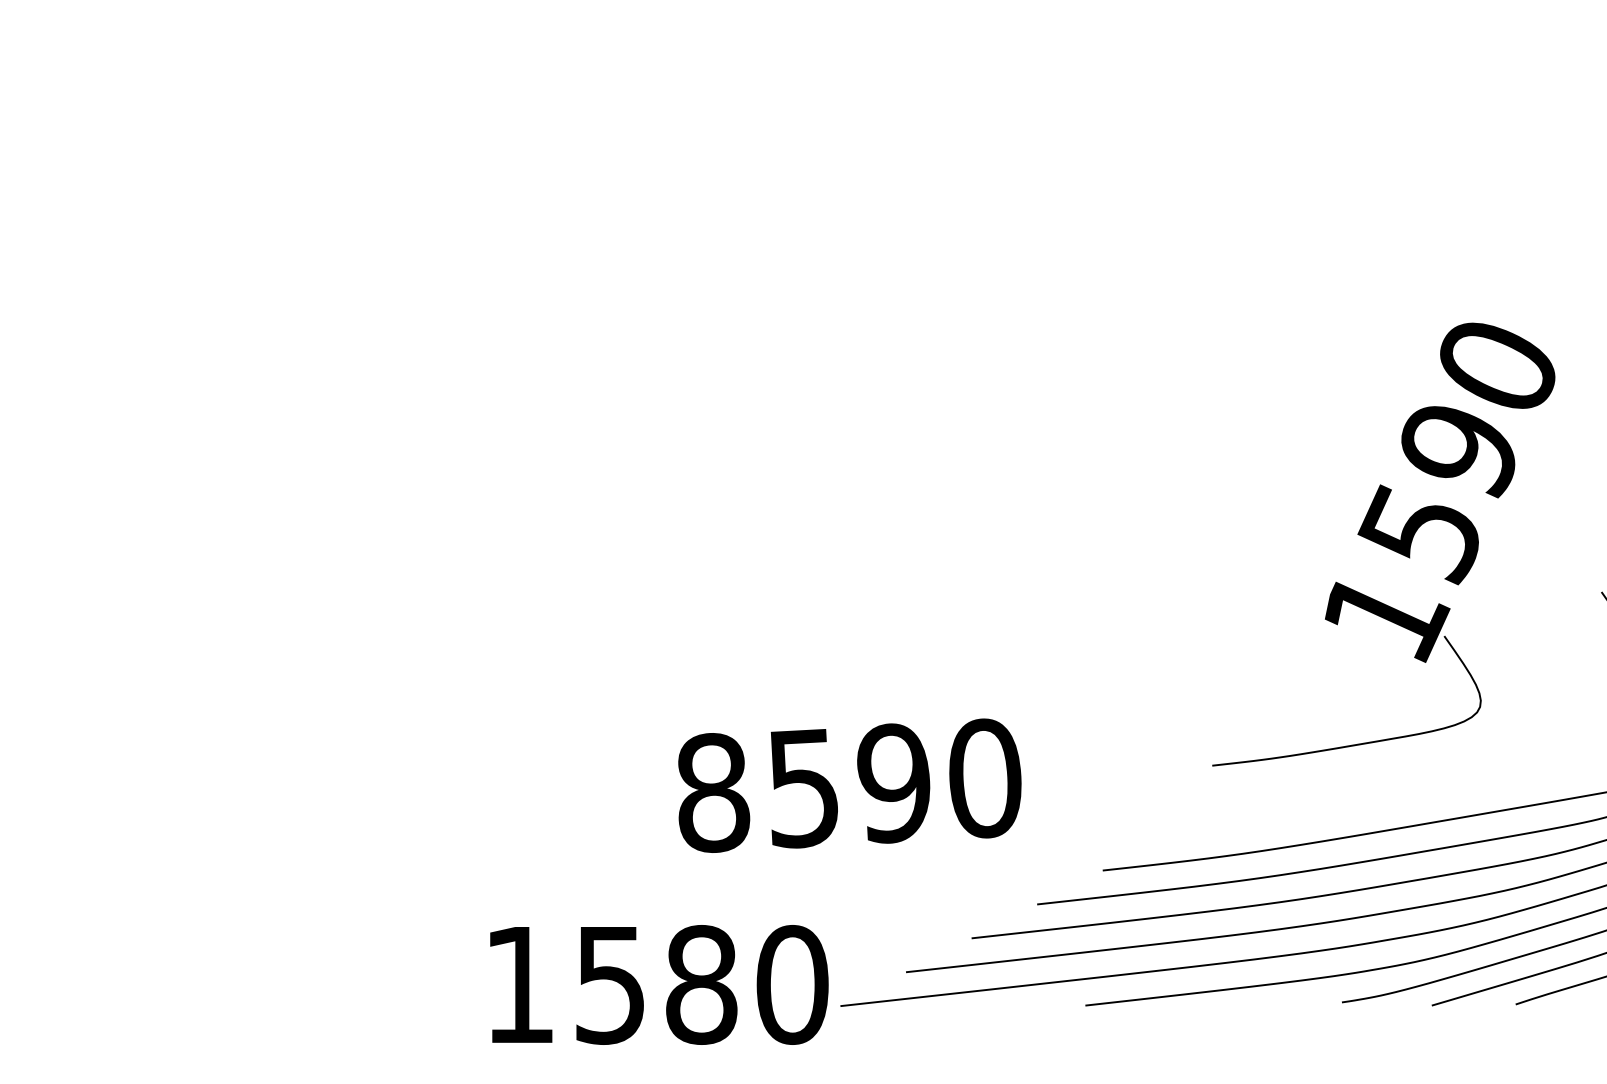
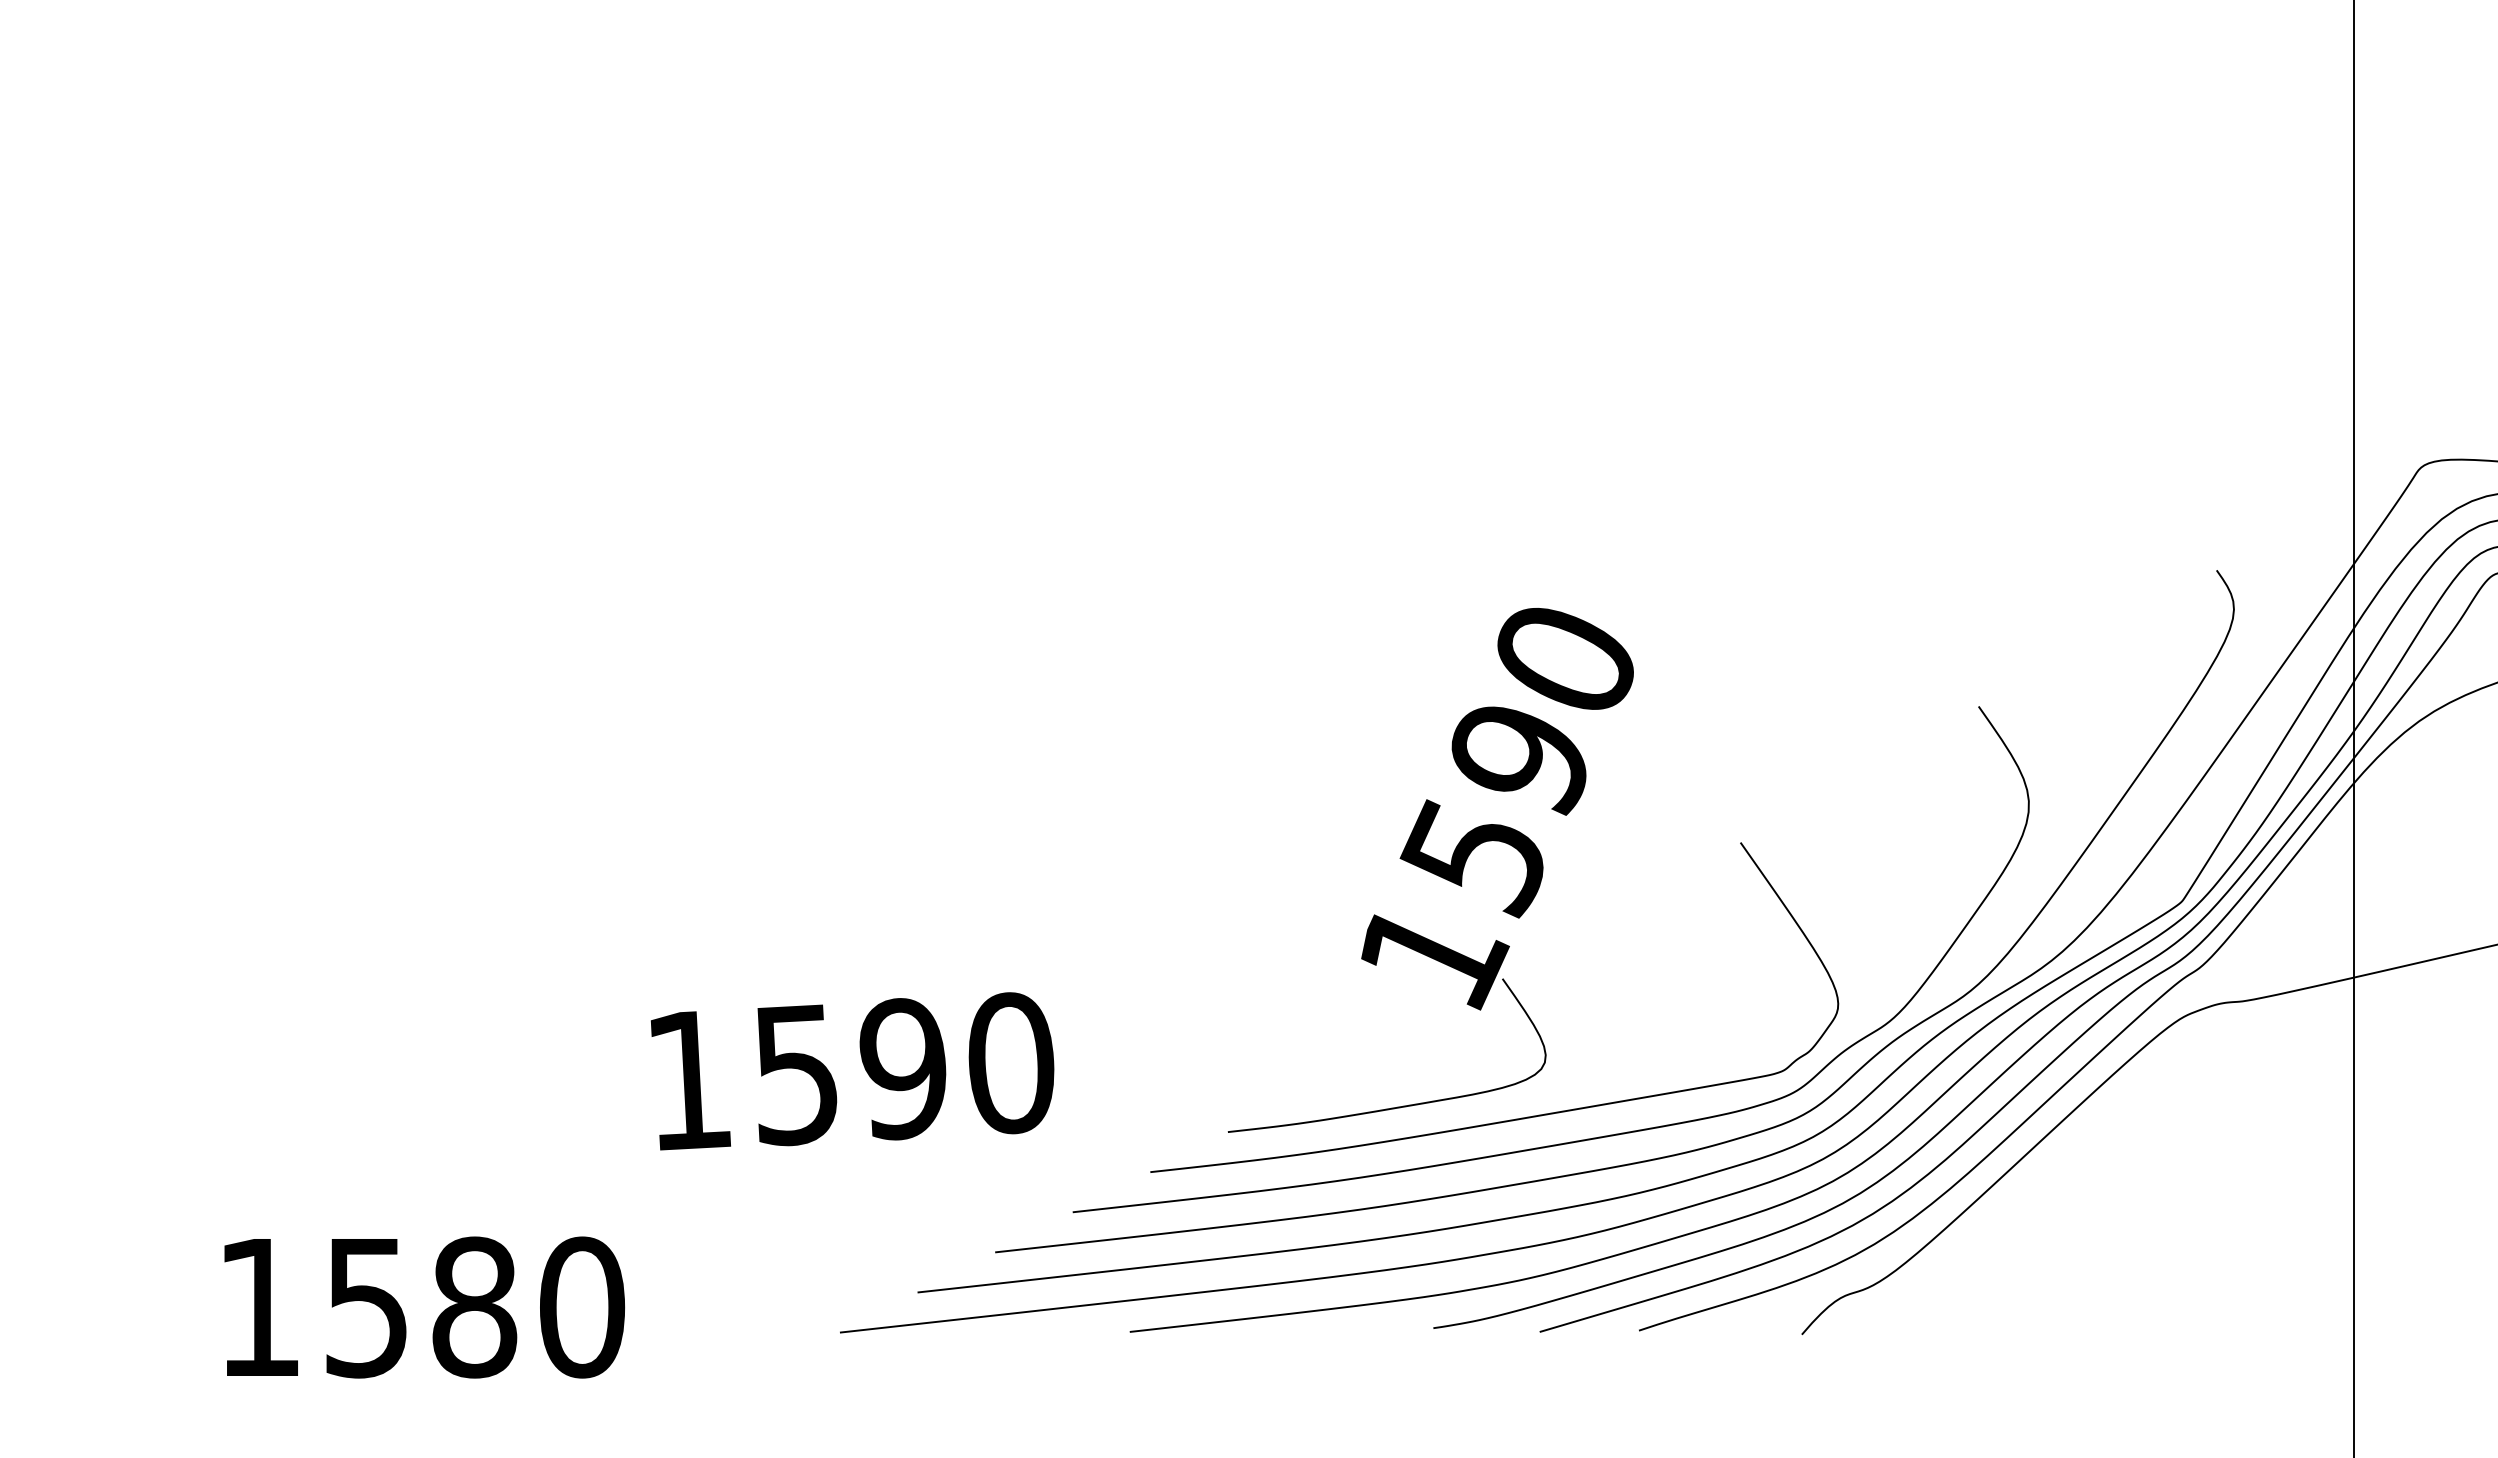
part: (1383, 544) -> (1430, 870), moved
text: (714, 793) -> (690, 1080), 8590 -> 1590
text: (659, 984) -> (424, 1307), moved

